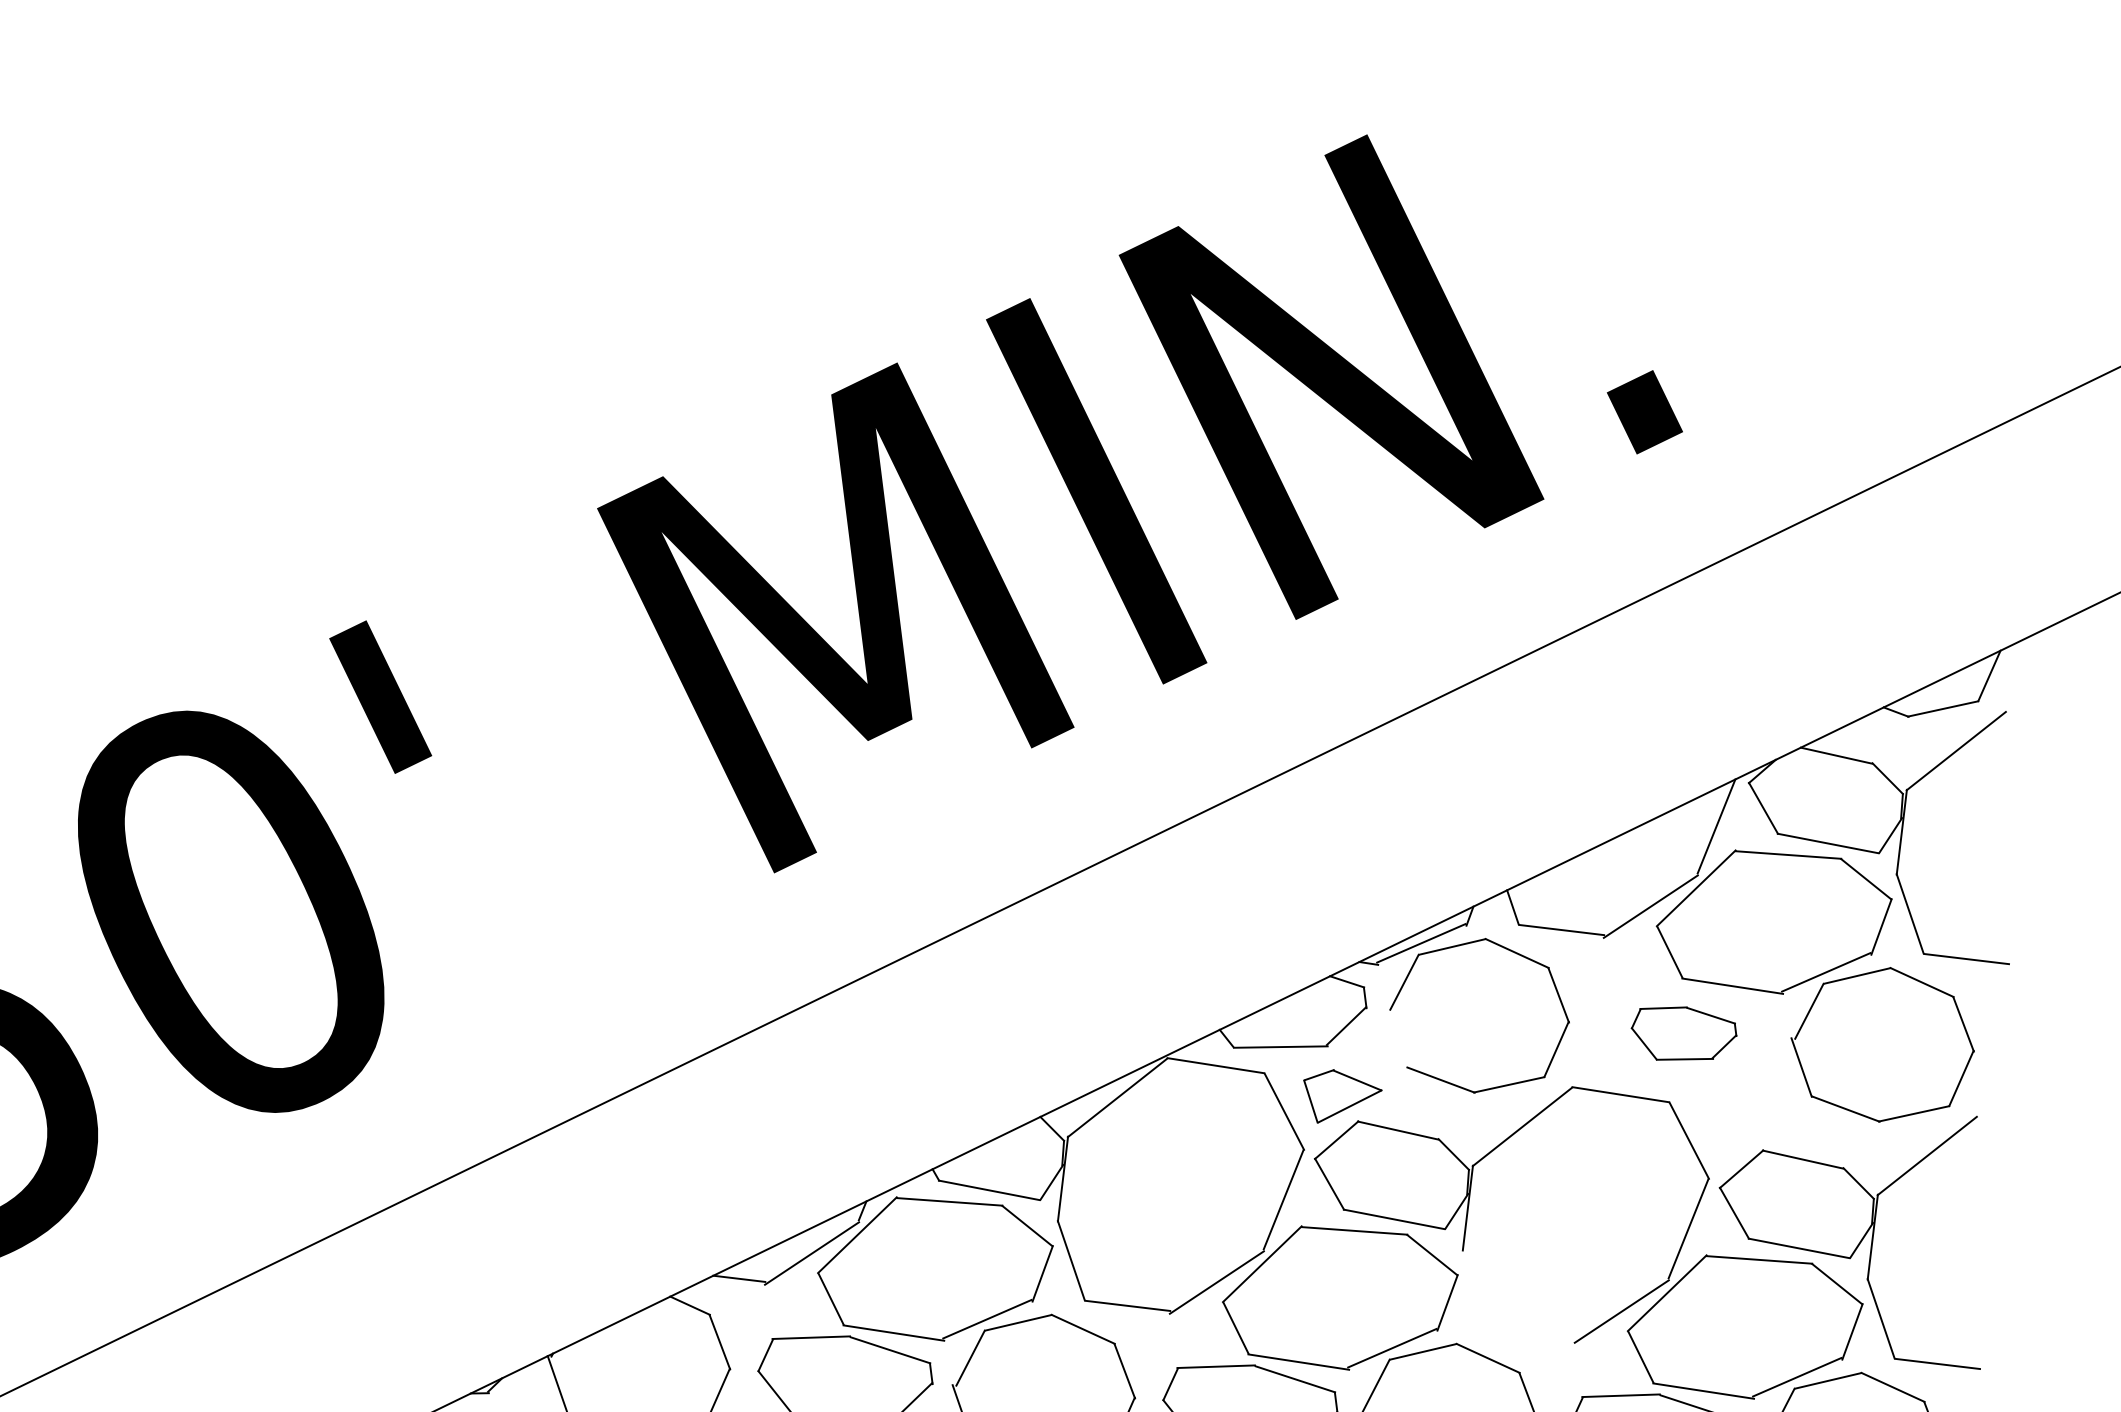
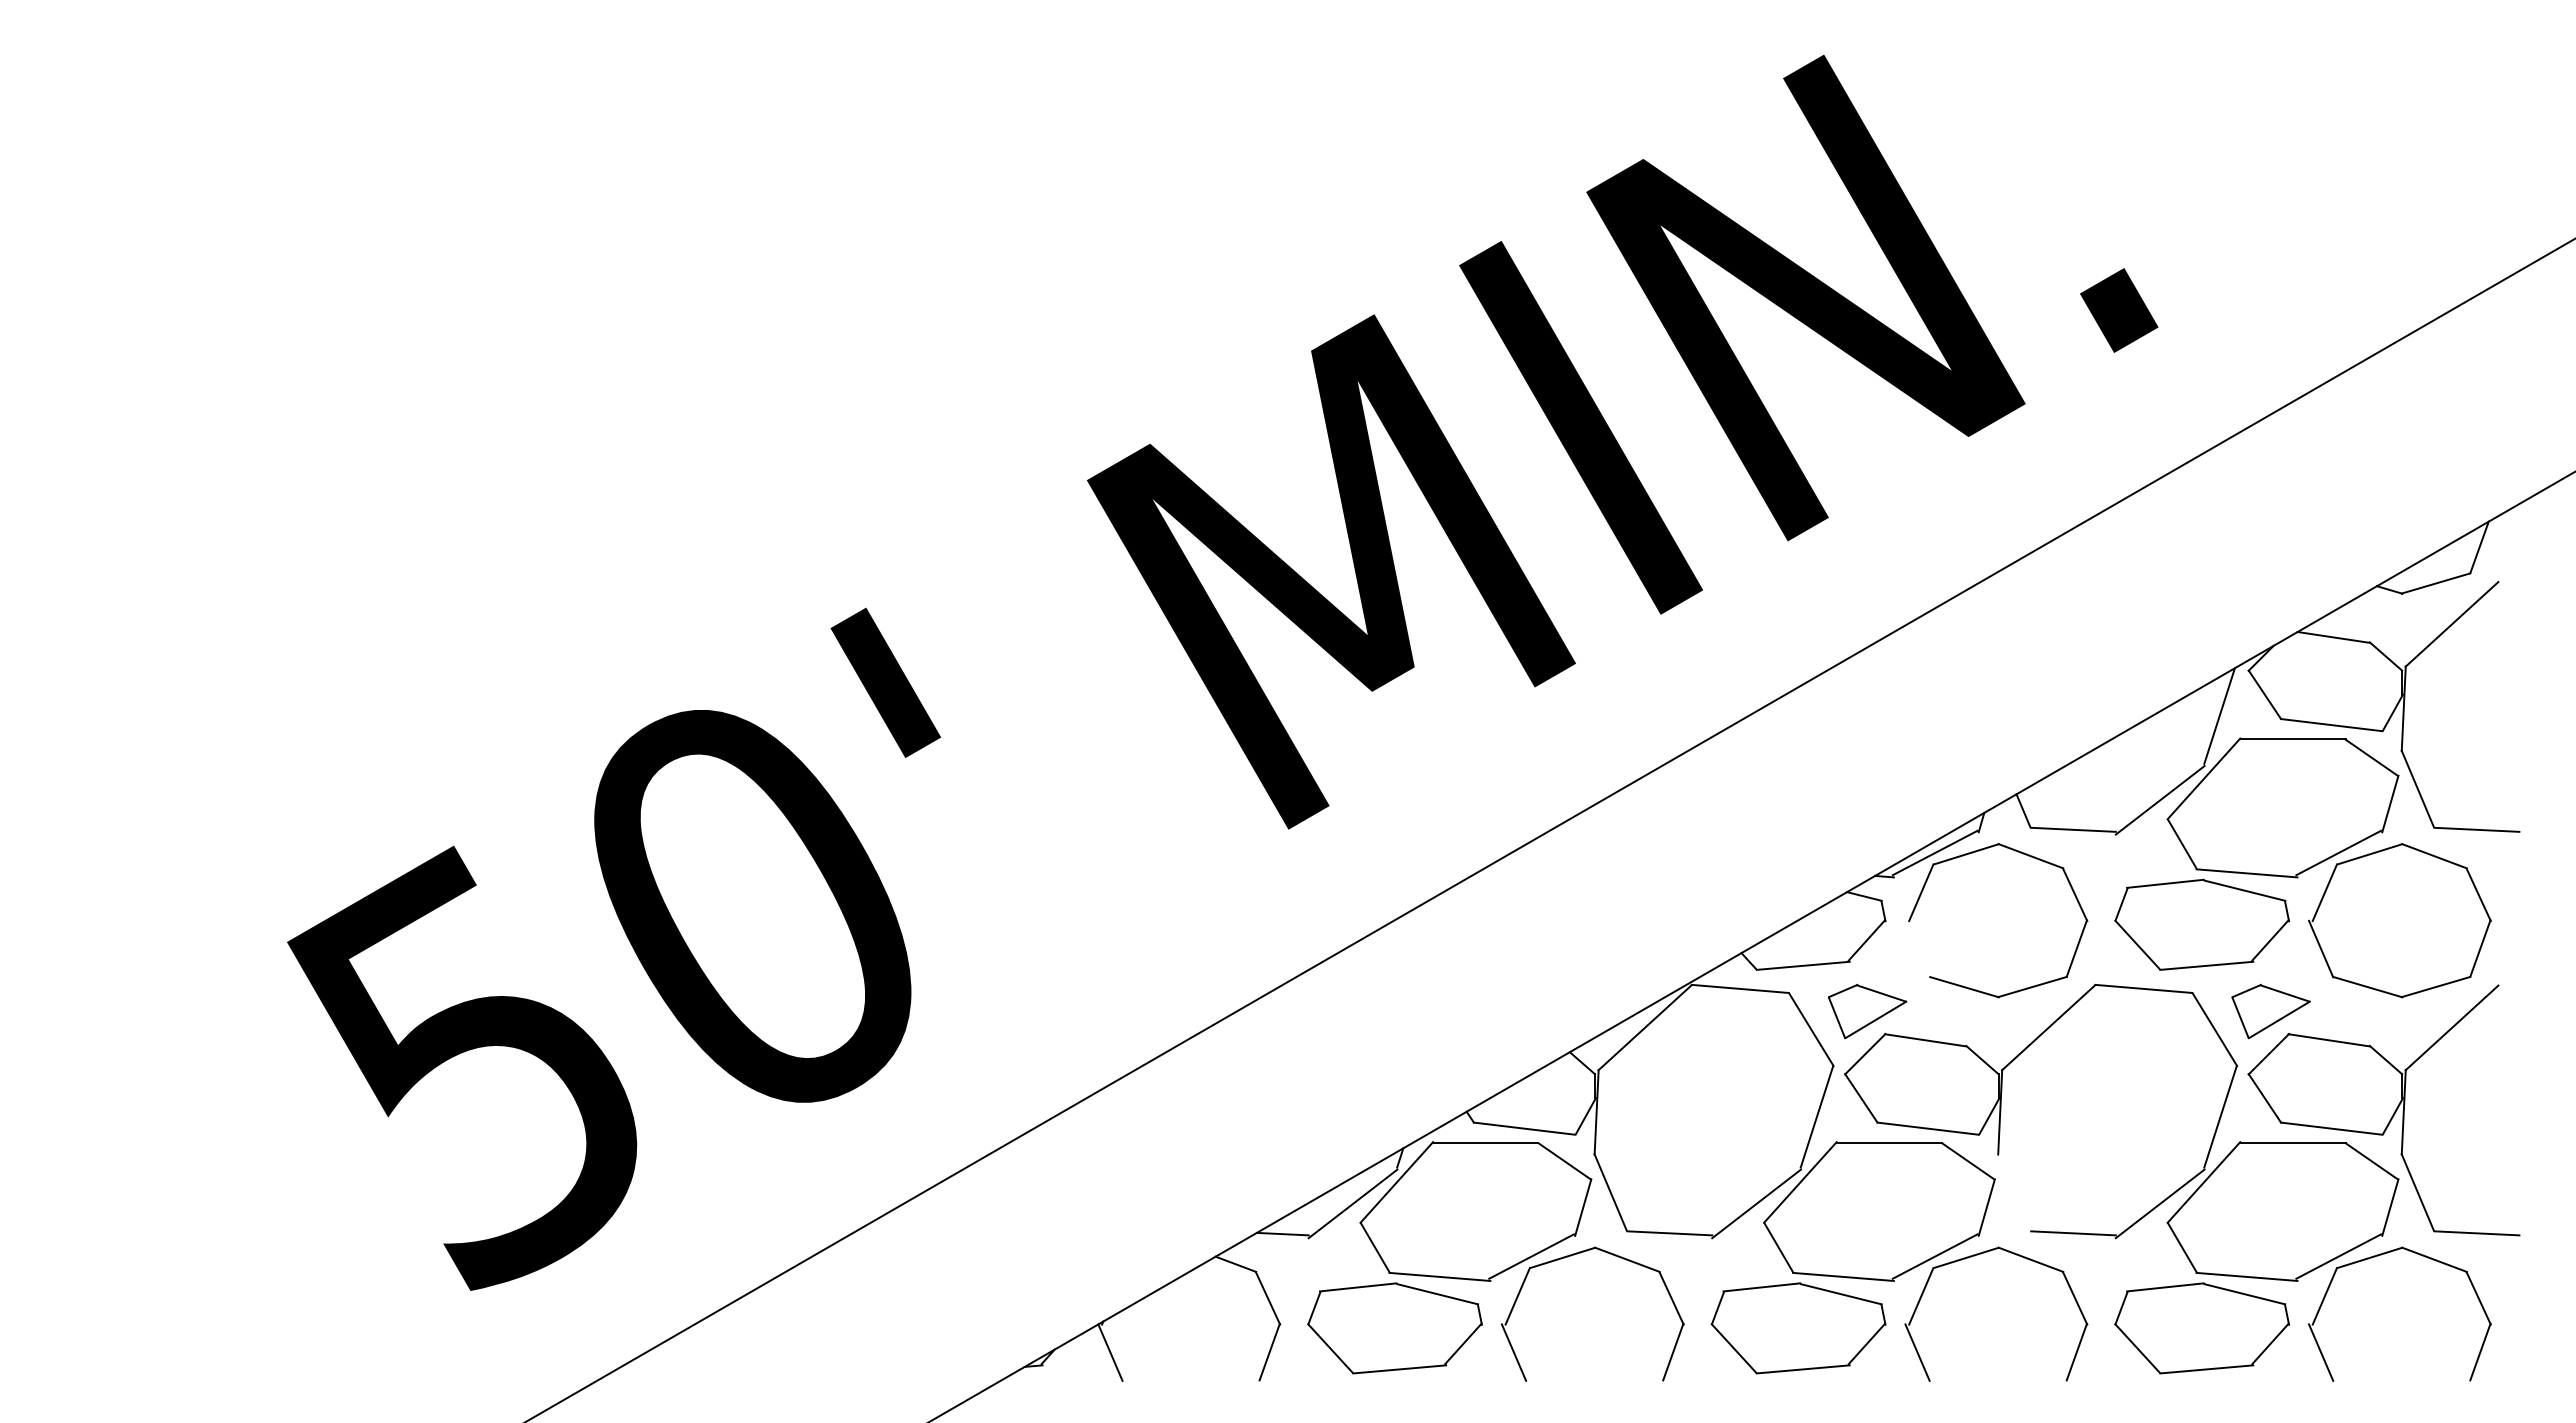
part: (1683, 1034) -> (2201, 924), size x1.67
part: (1746, 1126) -> (2270, 1011), added
line: (1532, 1335) -> (2073, 1233), added

